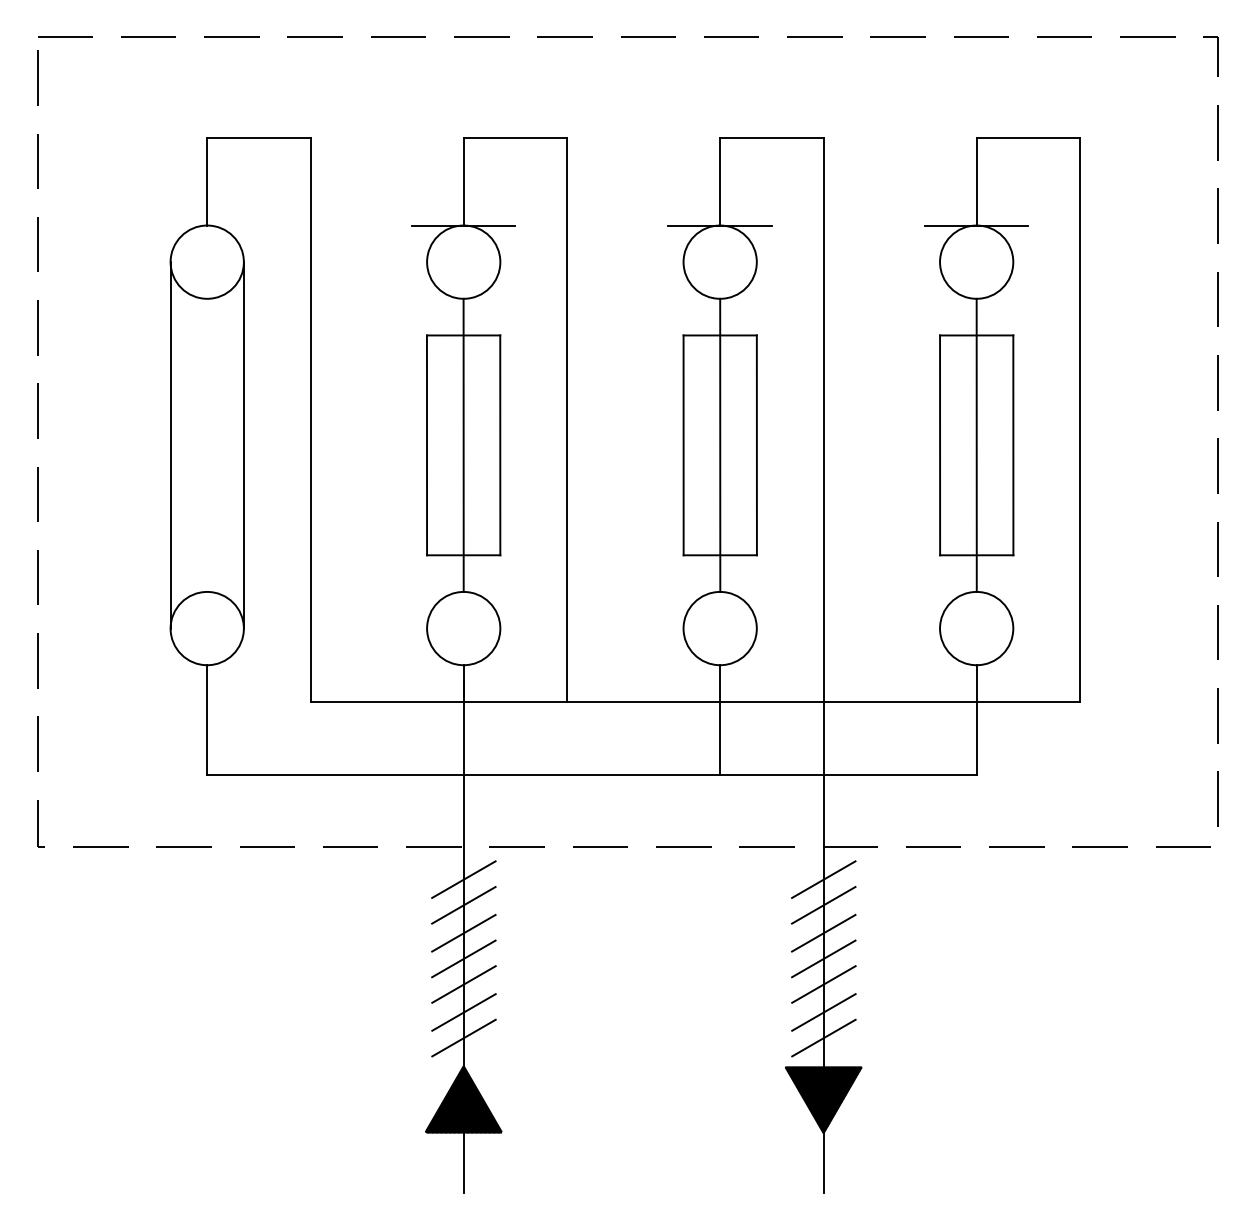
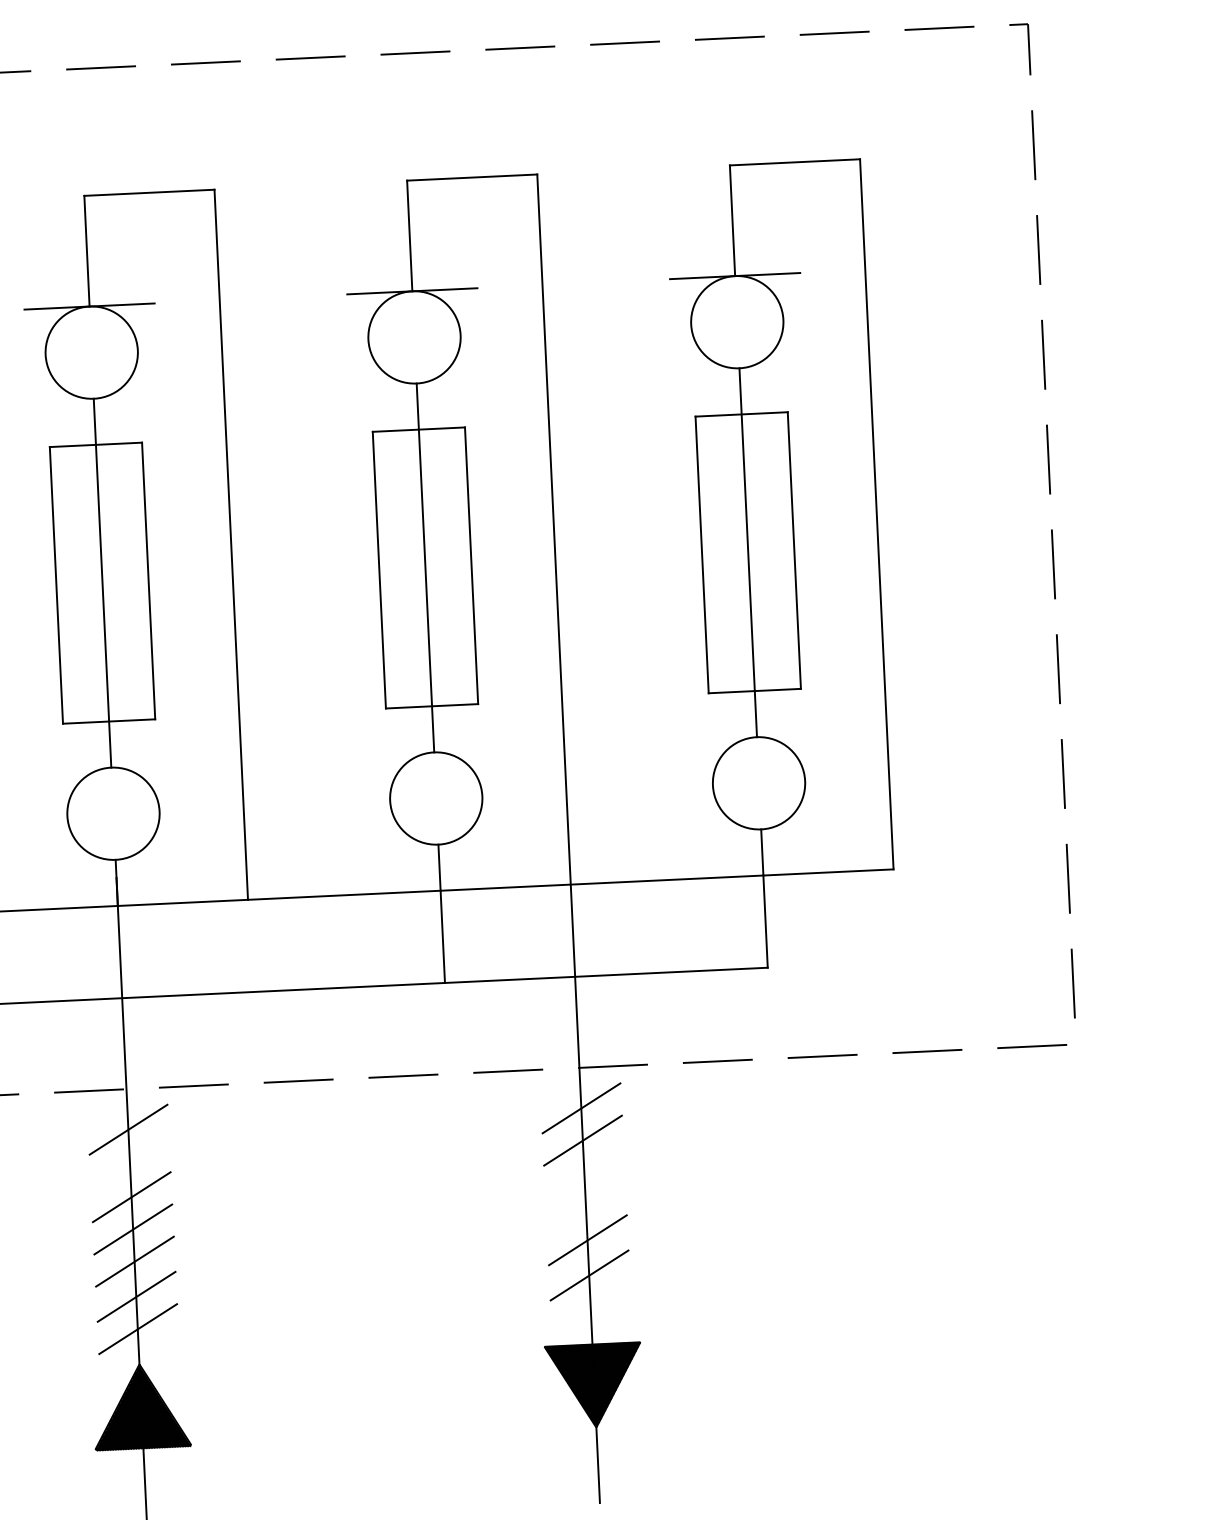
line: (463, 904) -> (129, 1161), removed
line: (823, 932) -> (584, 1174), removed
line: (823, 958) -> (585, 1207), removed
line: (823, 1037) -> (590, 1307), removed

